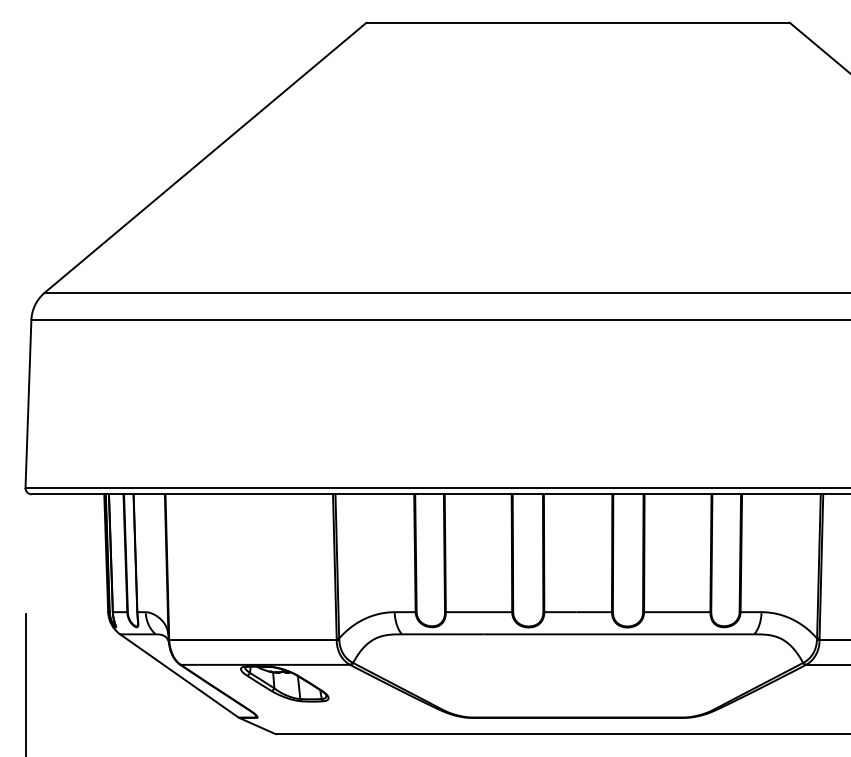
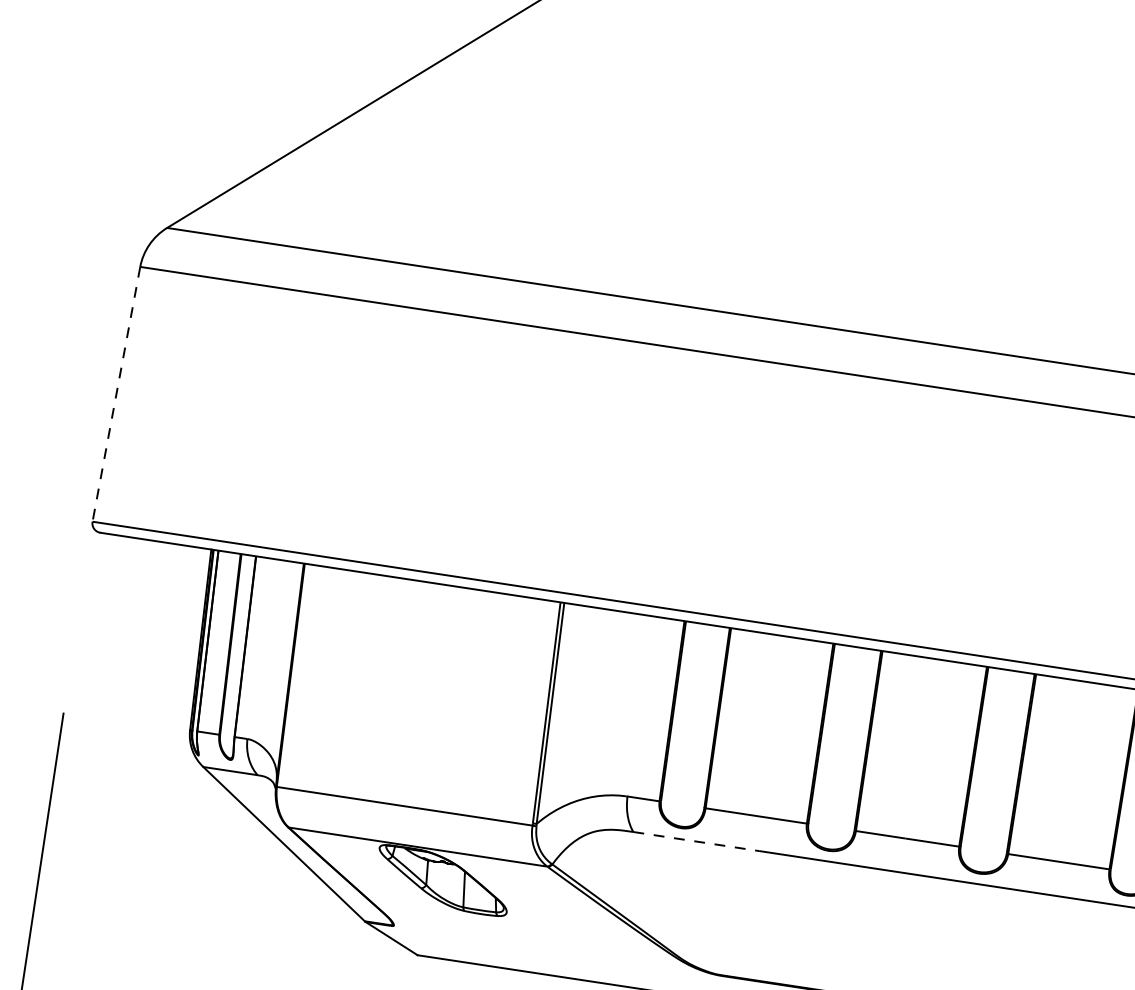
line: (28, 404) -> (116, 394), solid -> dashed
line: (443, 634) -> (696, 841), solid -> dashed

